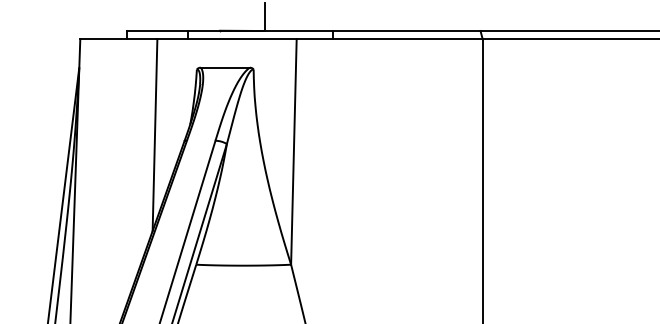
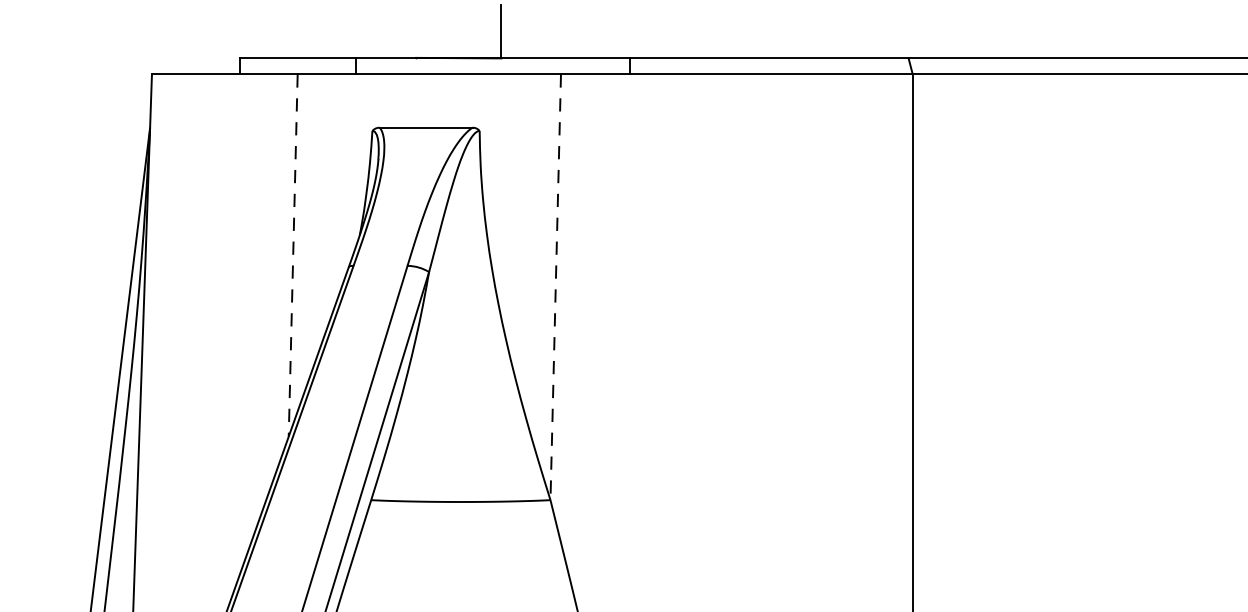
line: (155, 135) -> (294, 255), solid -> dashed
line: (293, 152) -> (555, 288), solid -> dashed

